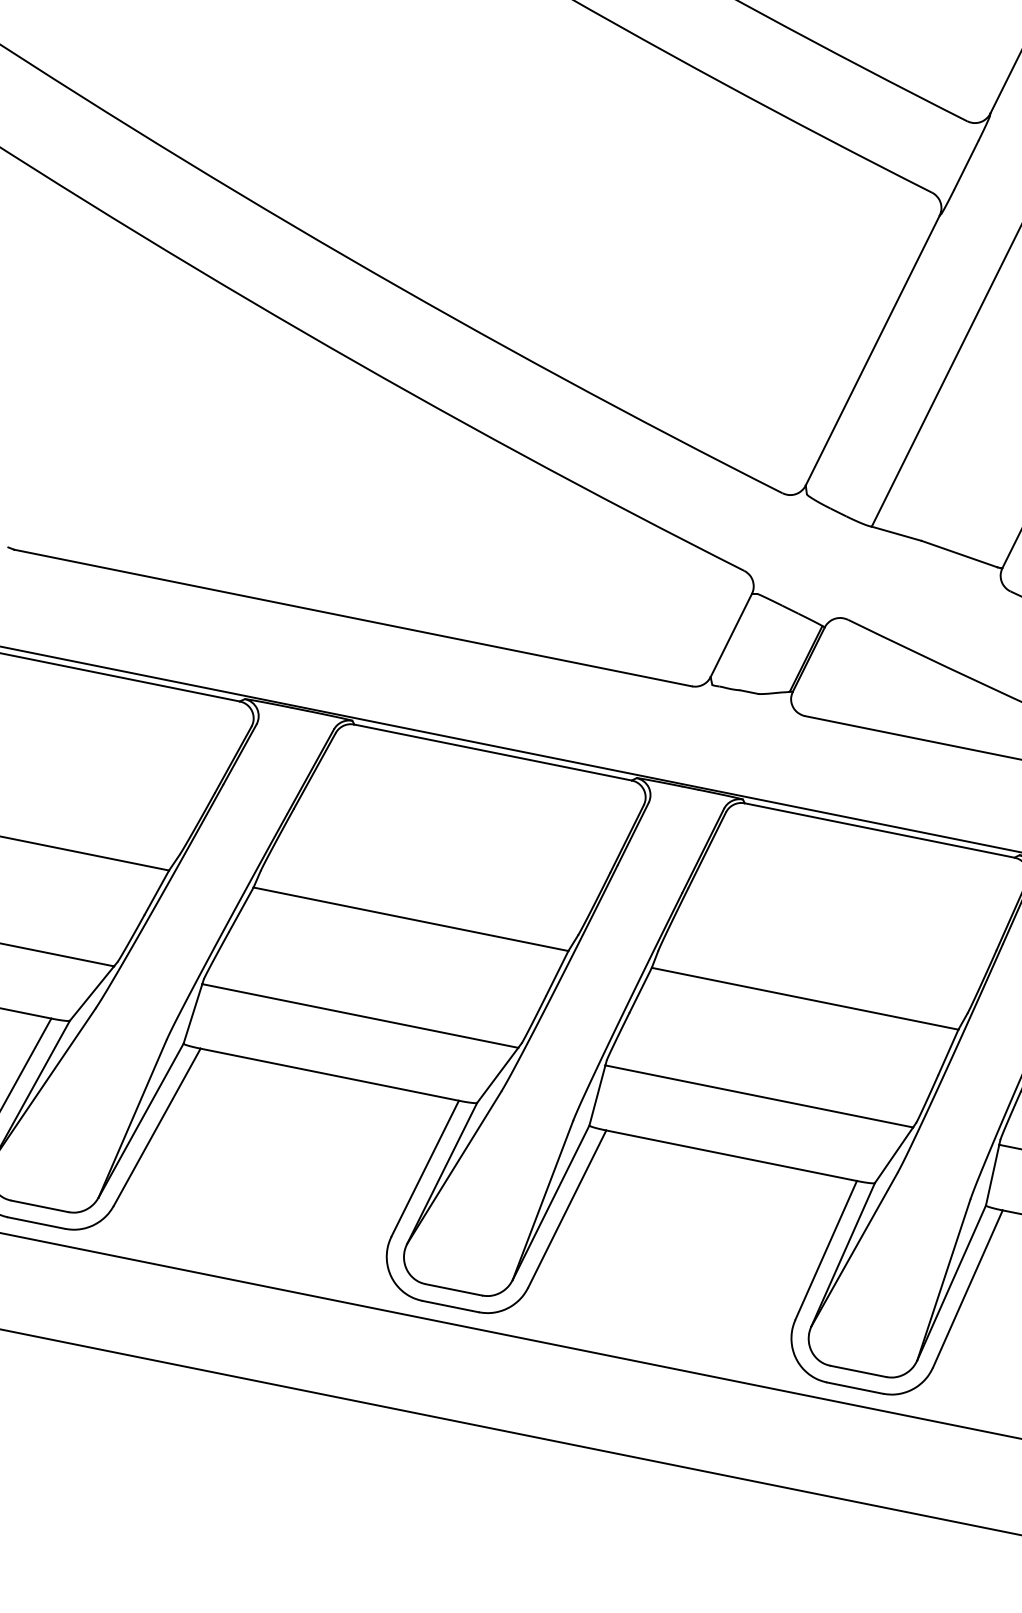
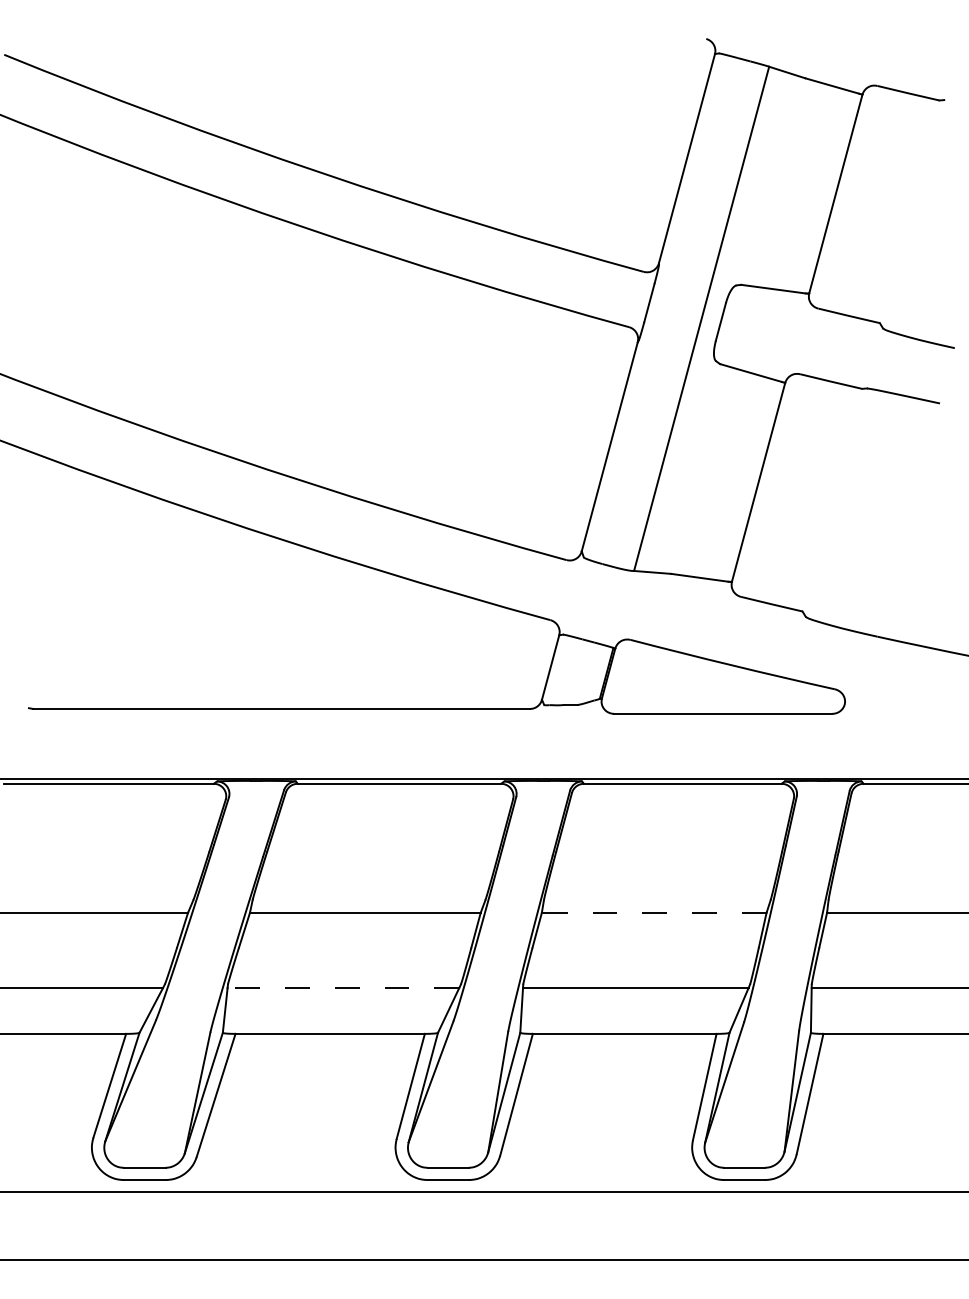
line: (804, 998) -> (653, 912), solid -> dashed
line: (360, 1016) -> (343, 988), solid -> dashed

